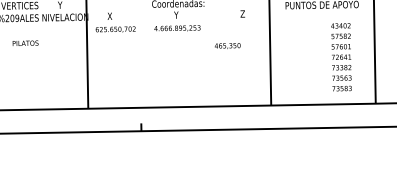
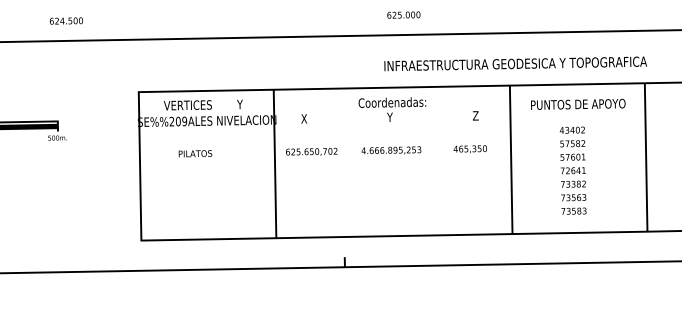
text: (177, 28) -> (391, 150), moved
text: (115, 29) -> (311, 151), moved
text: (227, 46) -> (469, 149), moved
text: (340, 57) -> (572, 170), moved

